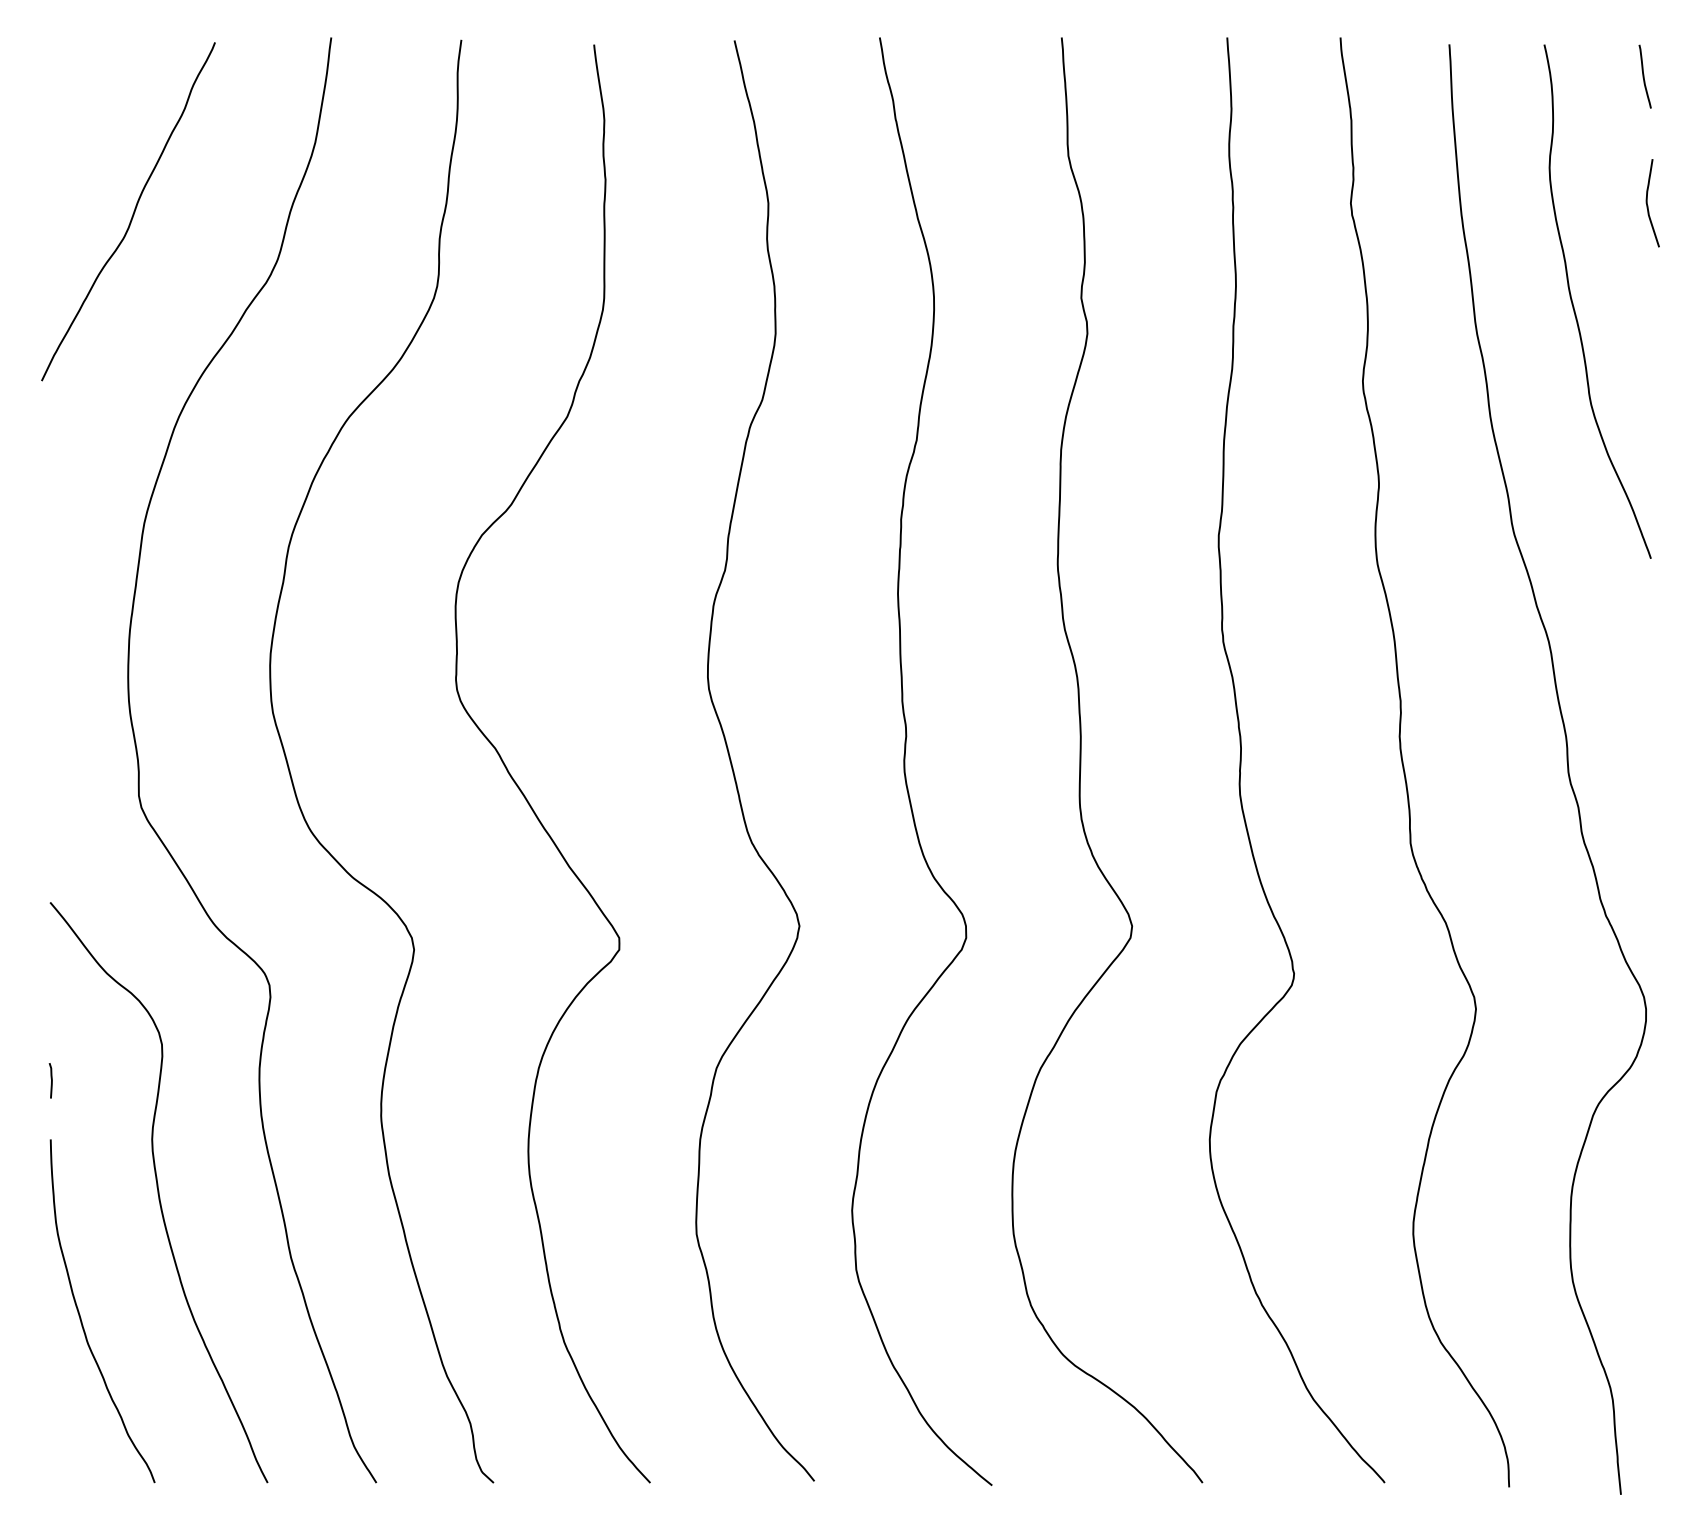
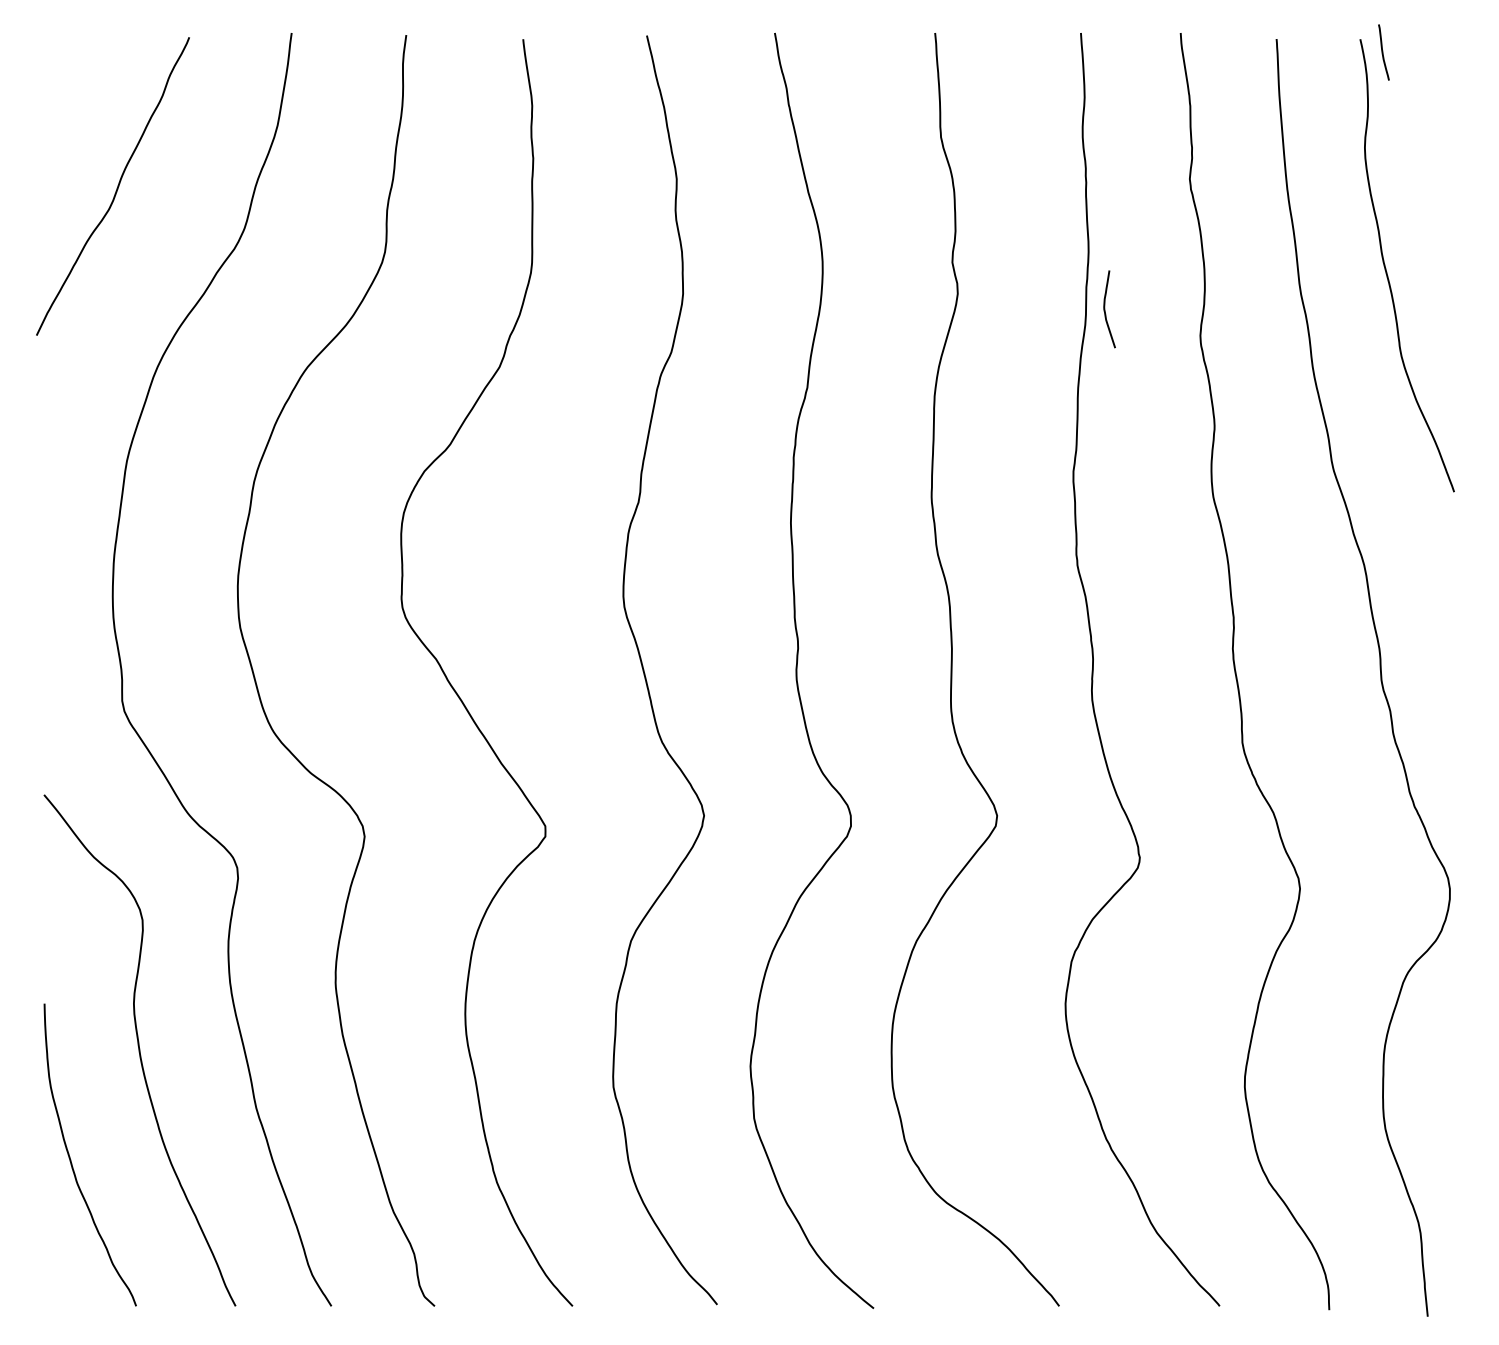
curve: (1644, 76) -> (1383, 52), moved
curve: (1648, 205) -> (1105, 311), moved
curve: (51, 1080) -> (45, 951), removed

